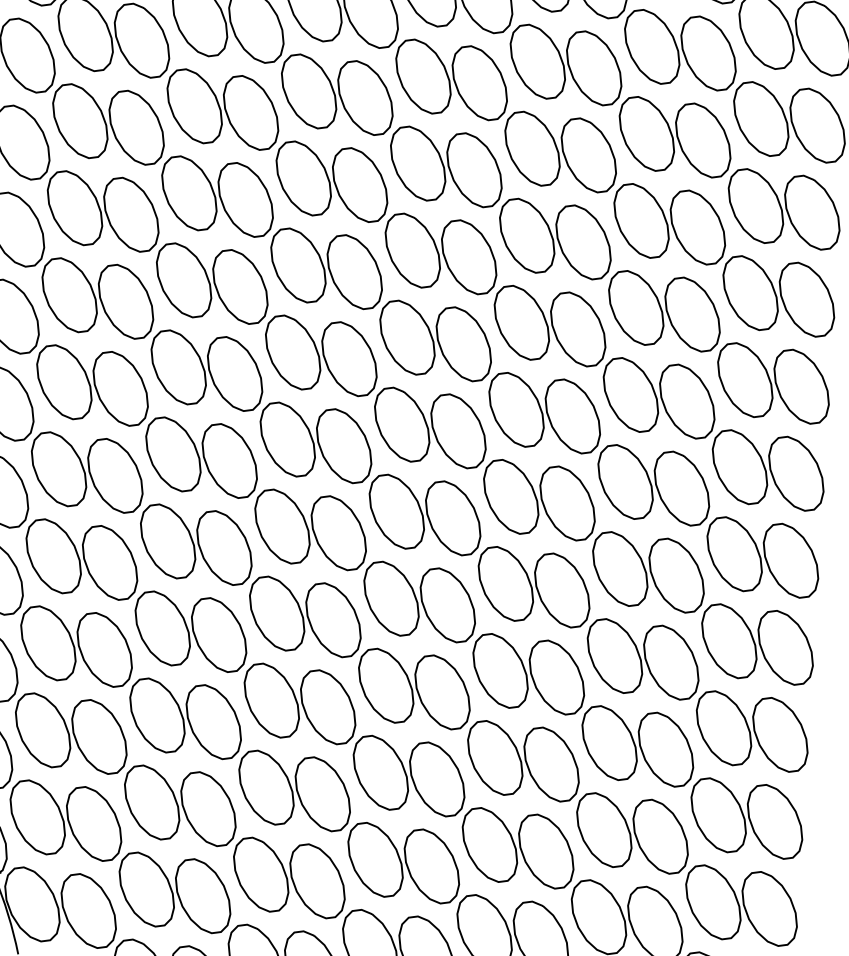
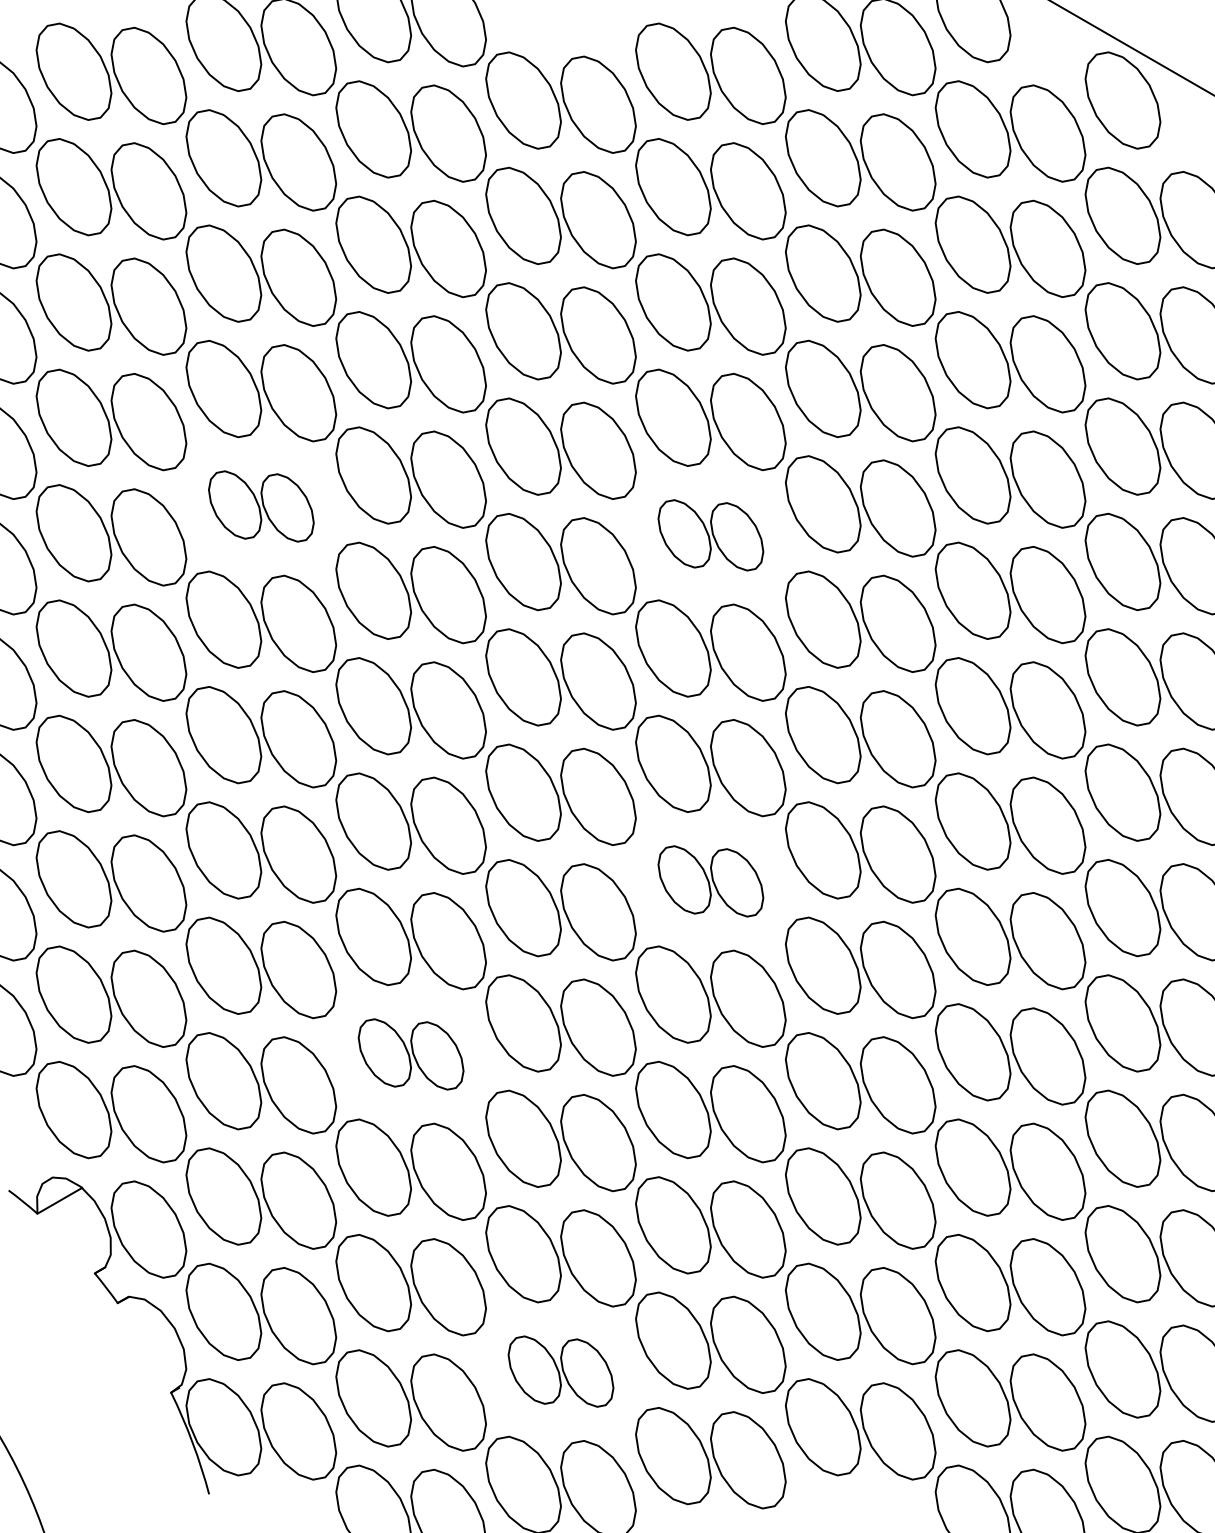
part: (103, 211) -> (261, 506), size x0.7
part: (440, 254) -> (710, 535), size x0.7
part: (424, 515) -> (710, 881), size x0.7
part: (190, 631) -> (410, 1054), size x0.7
part: (288, 877) -> (560, 1371), size x0.7

